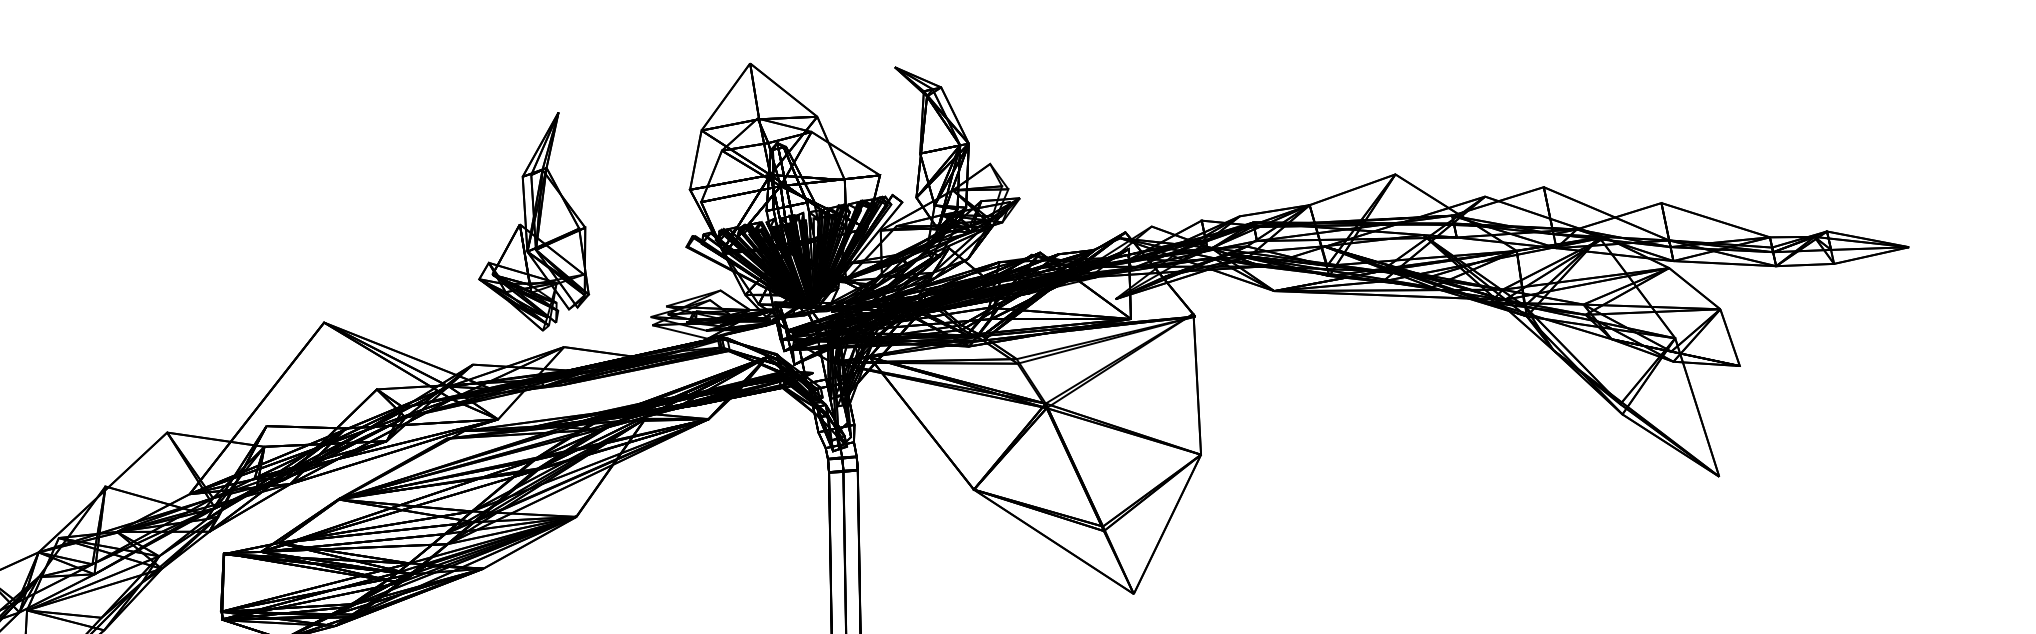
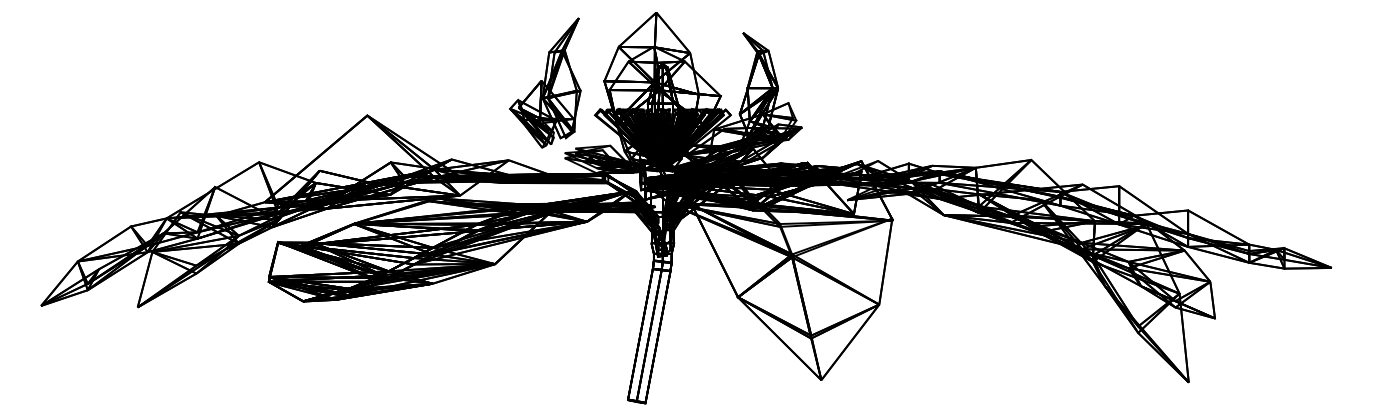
part: (526, 225) -> (545, 82), moved

